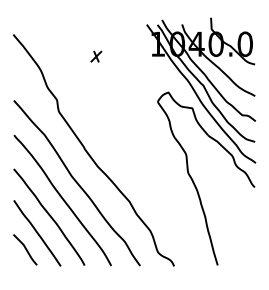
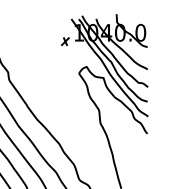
part: (96, 56) -> (65, 41), moved

